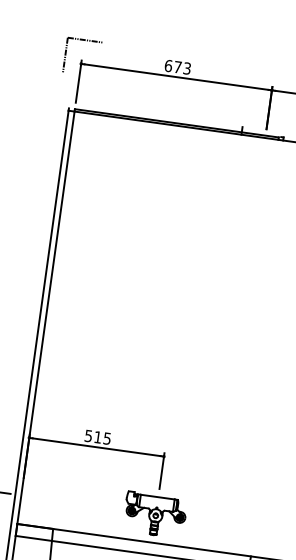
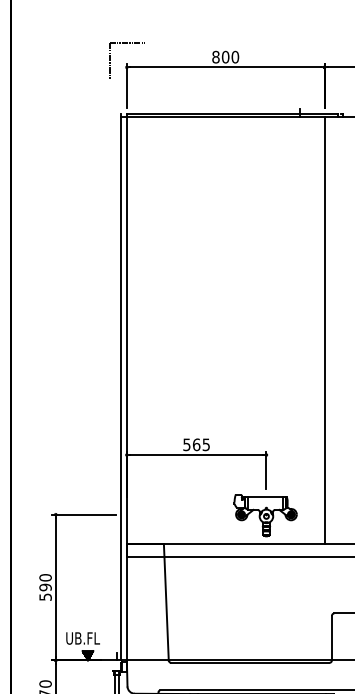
text: (177, 66) -> (225, 56), 673 -> 800
line: (236, 344) -> (324, 330), added
text: (97, 437) -> (196, 444), 515 -> 565

